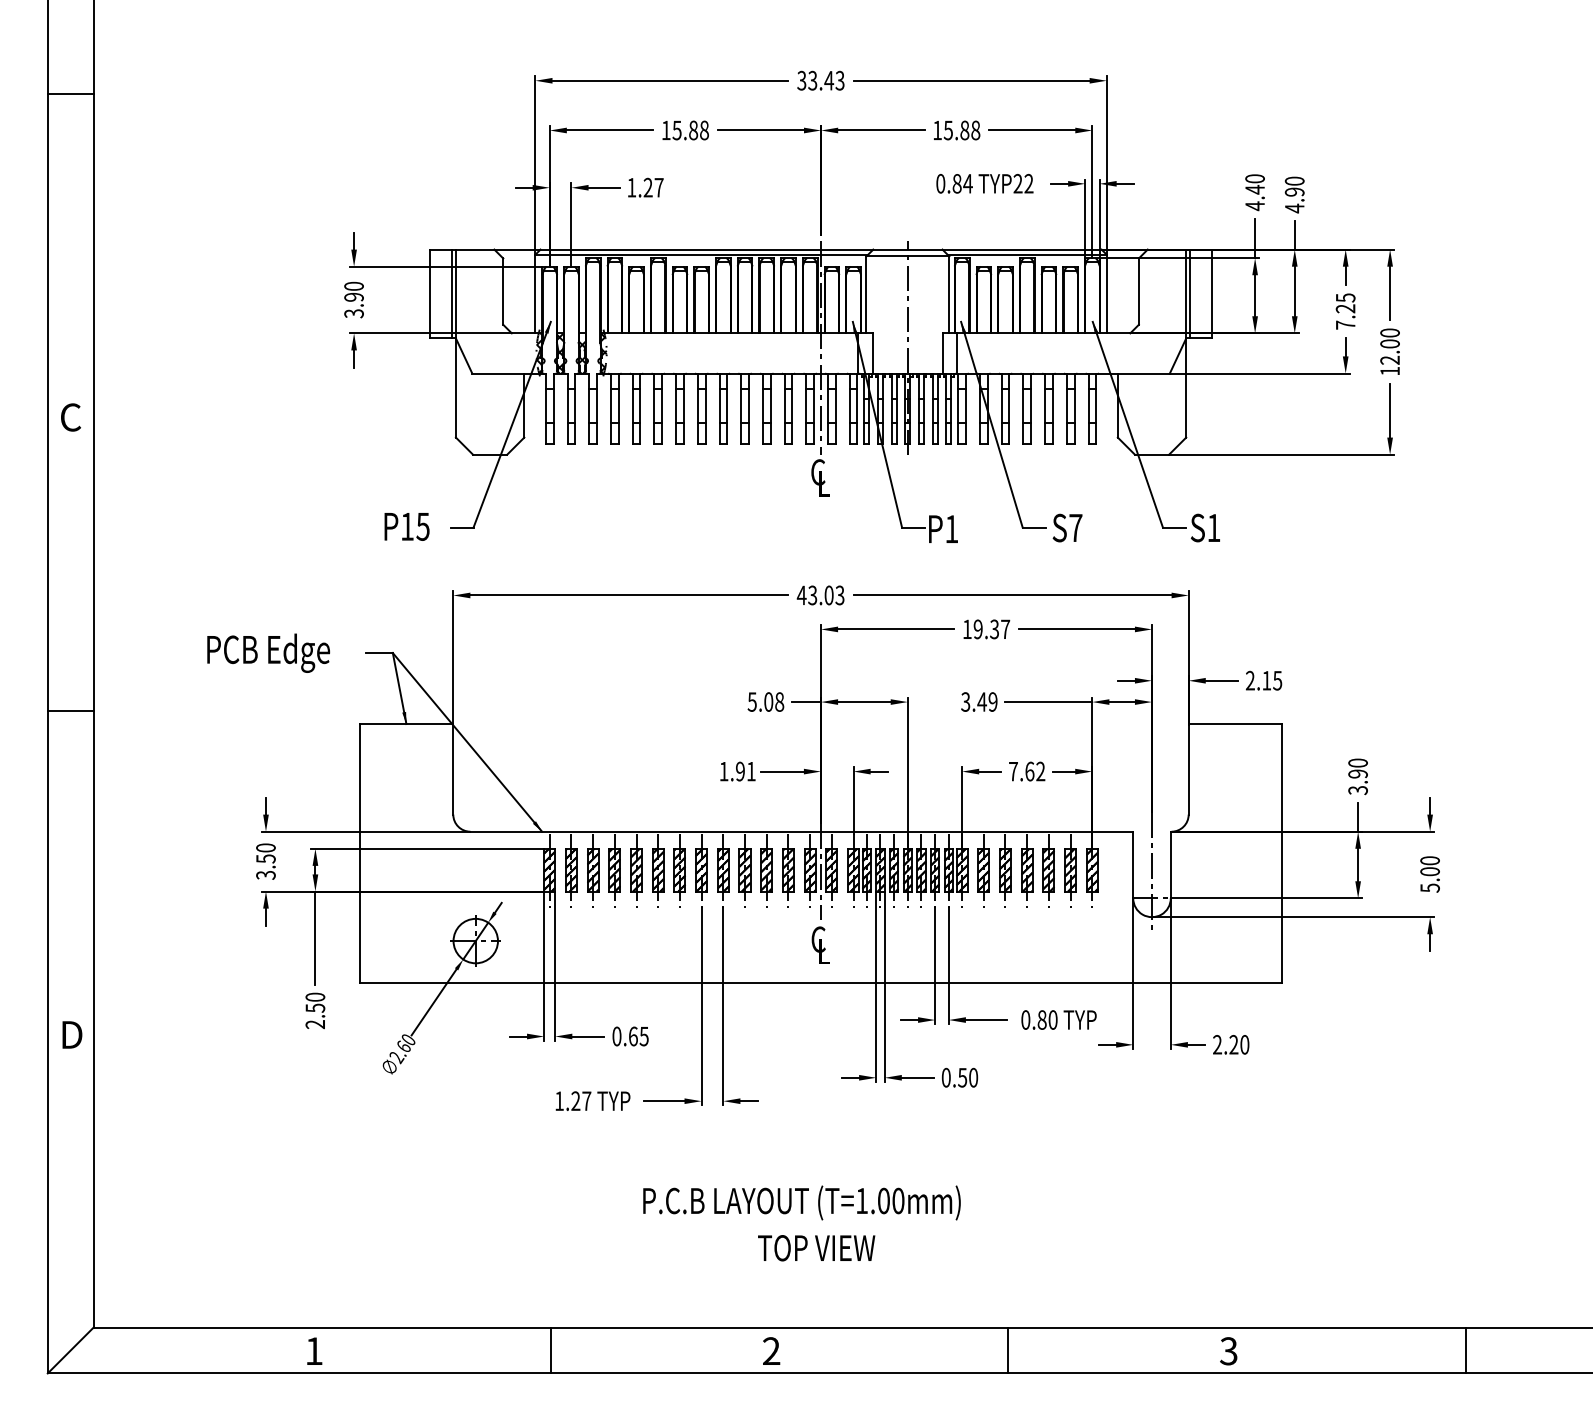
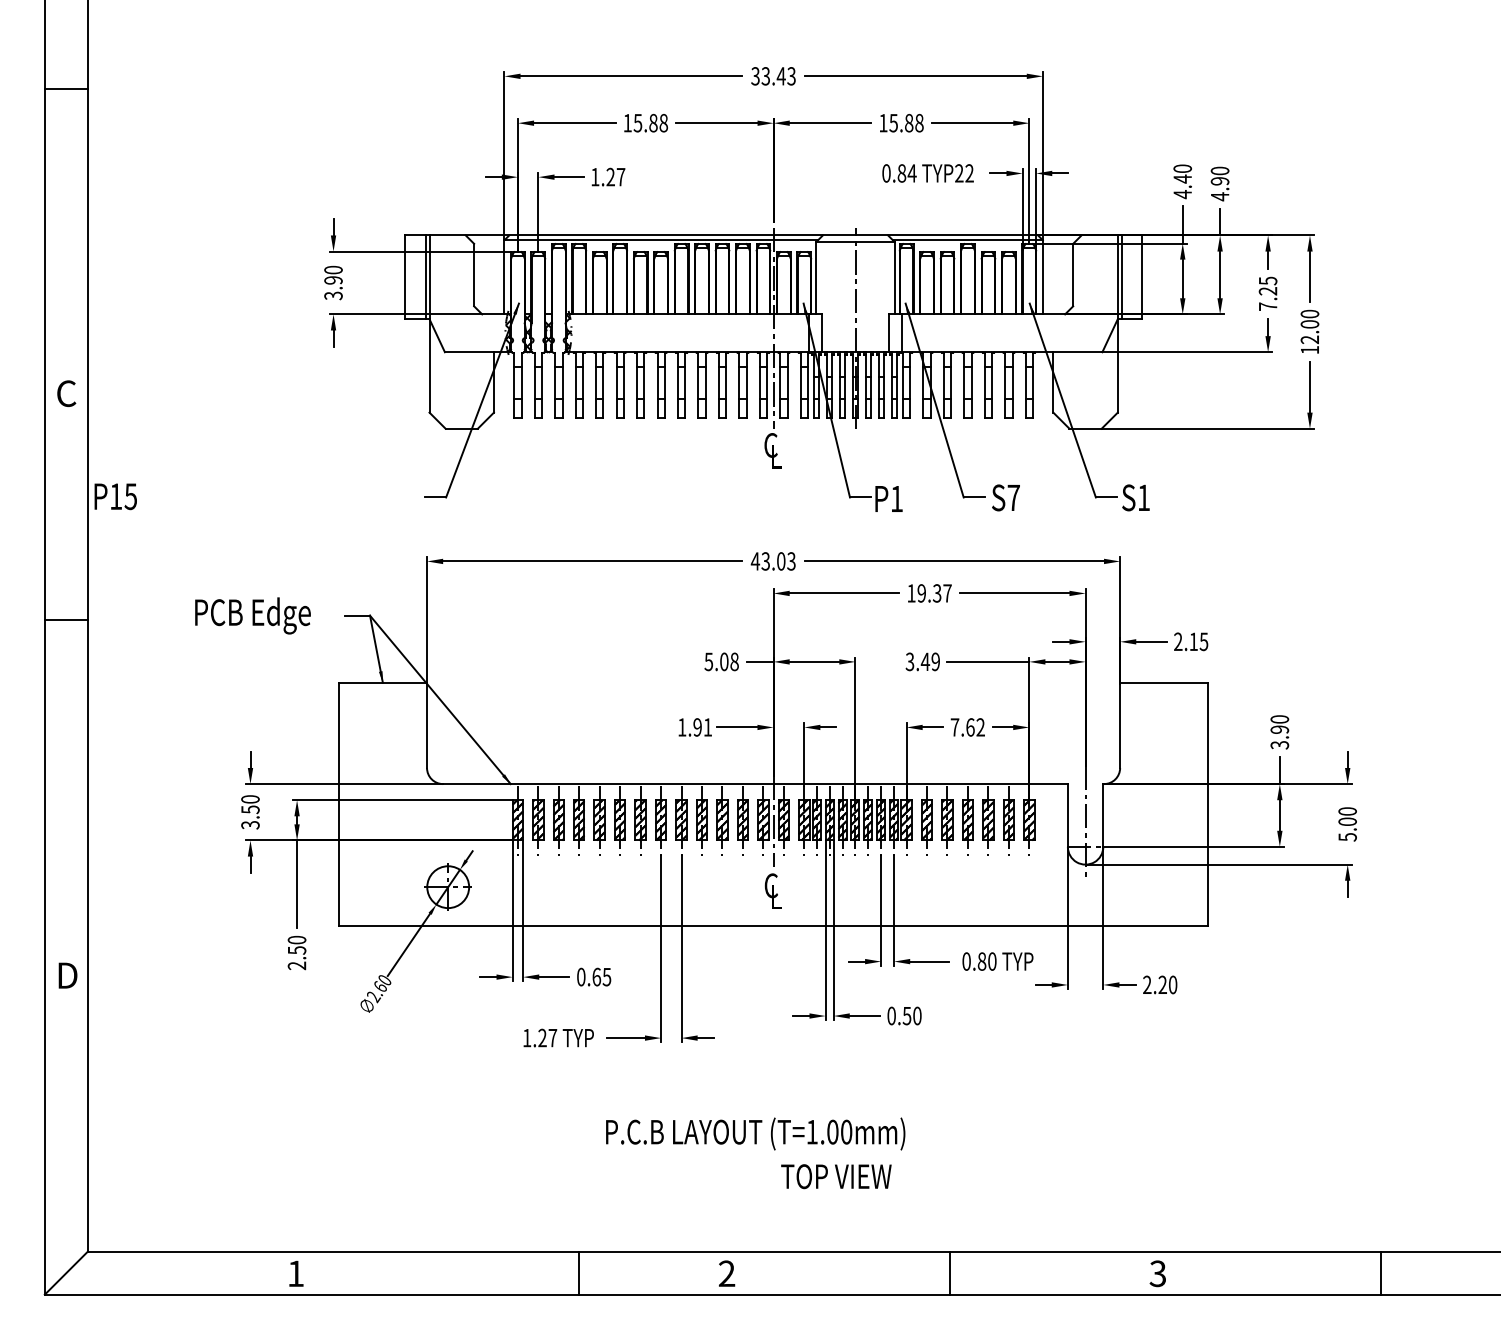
text: (406, 526) -> (115, 496), moved
line: (70, 711) -> (66, 619), moved
text: (816, 1248) -> (836, 1176), moved
line: (550, 1350) -> (578, 1273), moved

